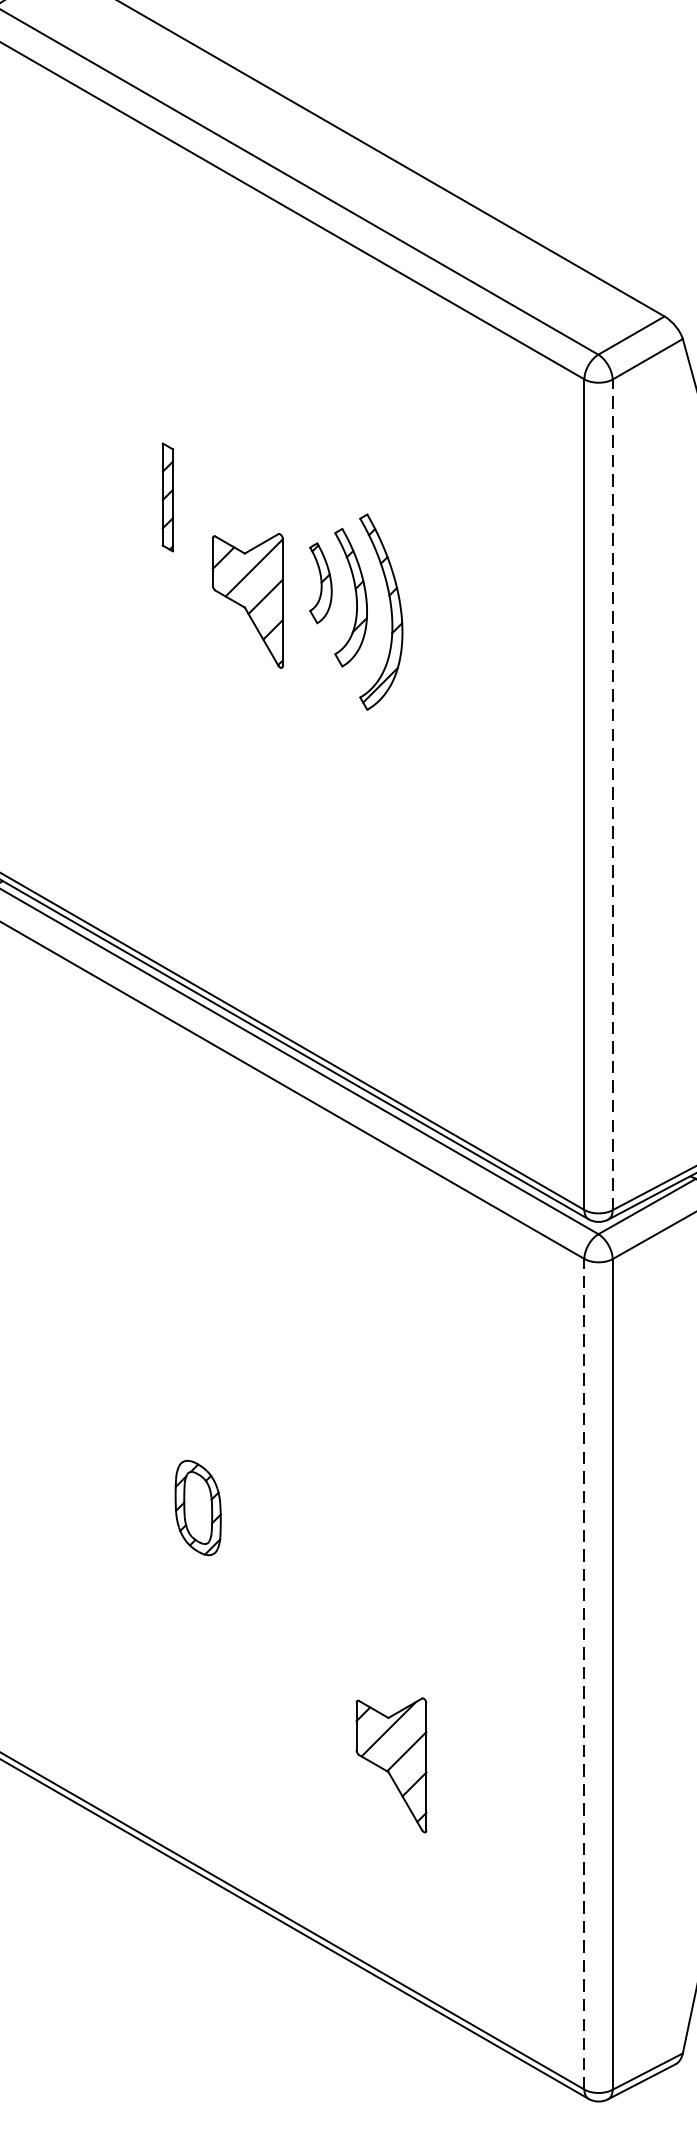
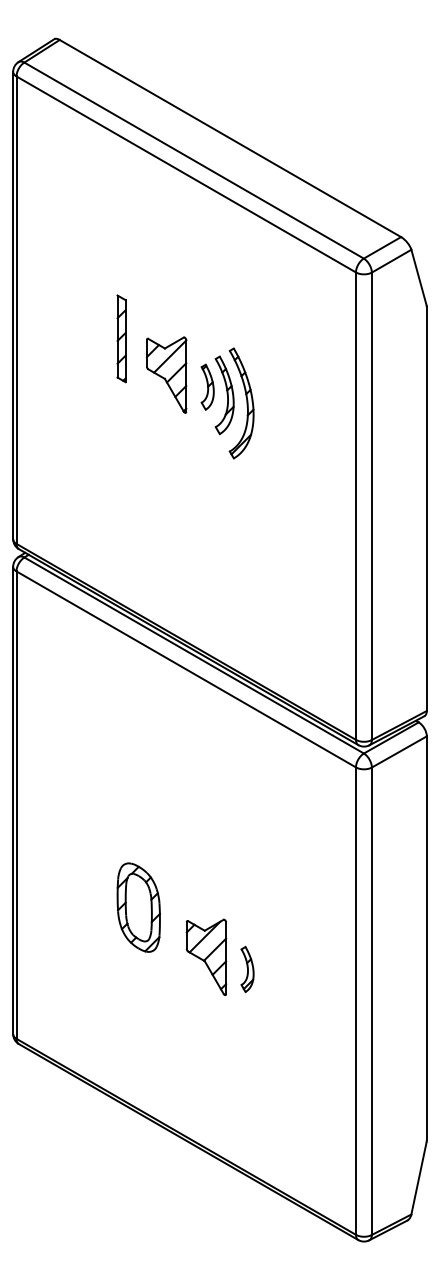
part: (167, 496) -> (121, 338), size x1.43
part: (247, 599) -> (166, 374), moved
line: (611, 795) -> (371, 506), dashed -> solid
part: (197, 1507) -> (138, 907), size x1.67
part: (391, 1618) -> (247, 969), added
line: (585, 1674) -> (356, 1001), dashed -> solid
part: (391, 1763) -> (206, 956), moved

